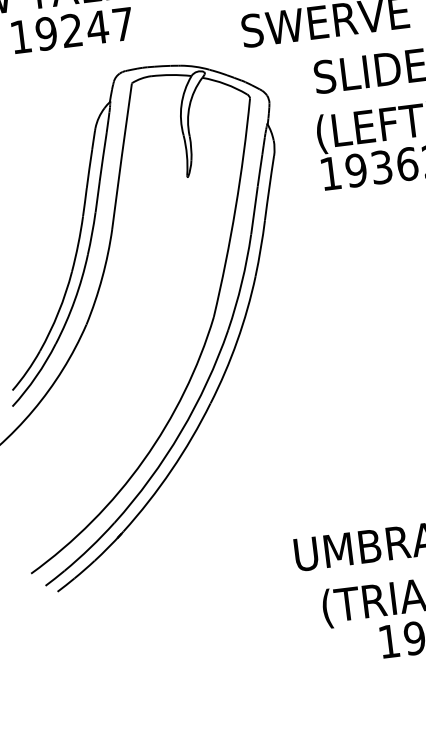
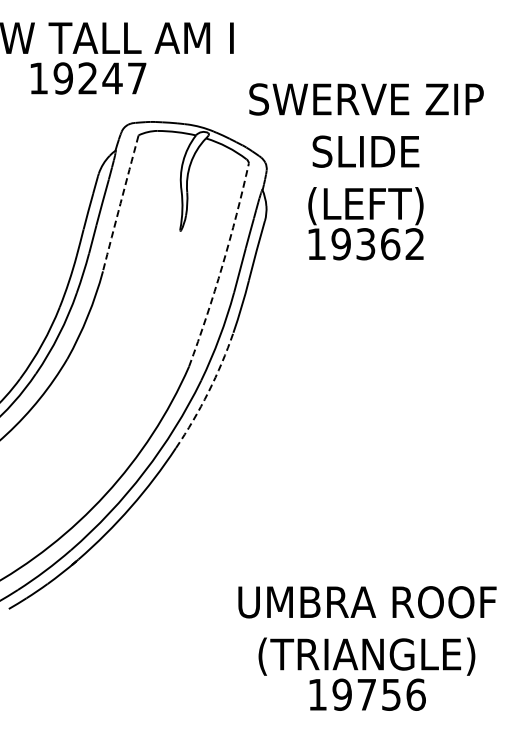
arc: (121, 156) -> (120, 203), solid -> dashed
arc: (235, 207) -> (222, 265), solid -> dashed
arc: (237, 341) -> (208, 392), solid -> dashed

